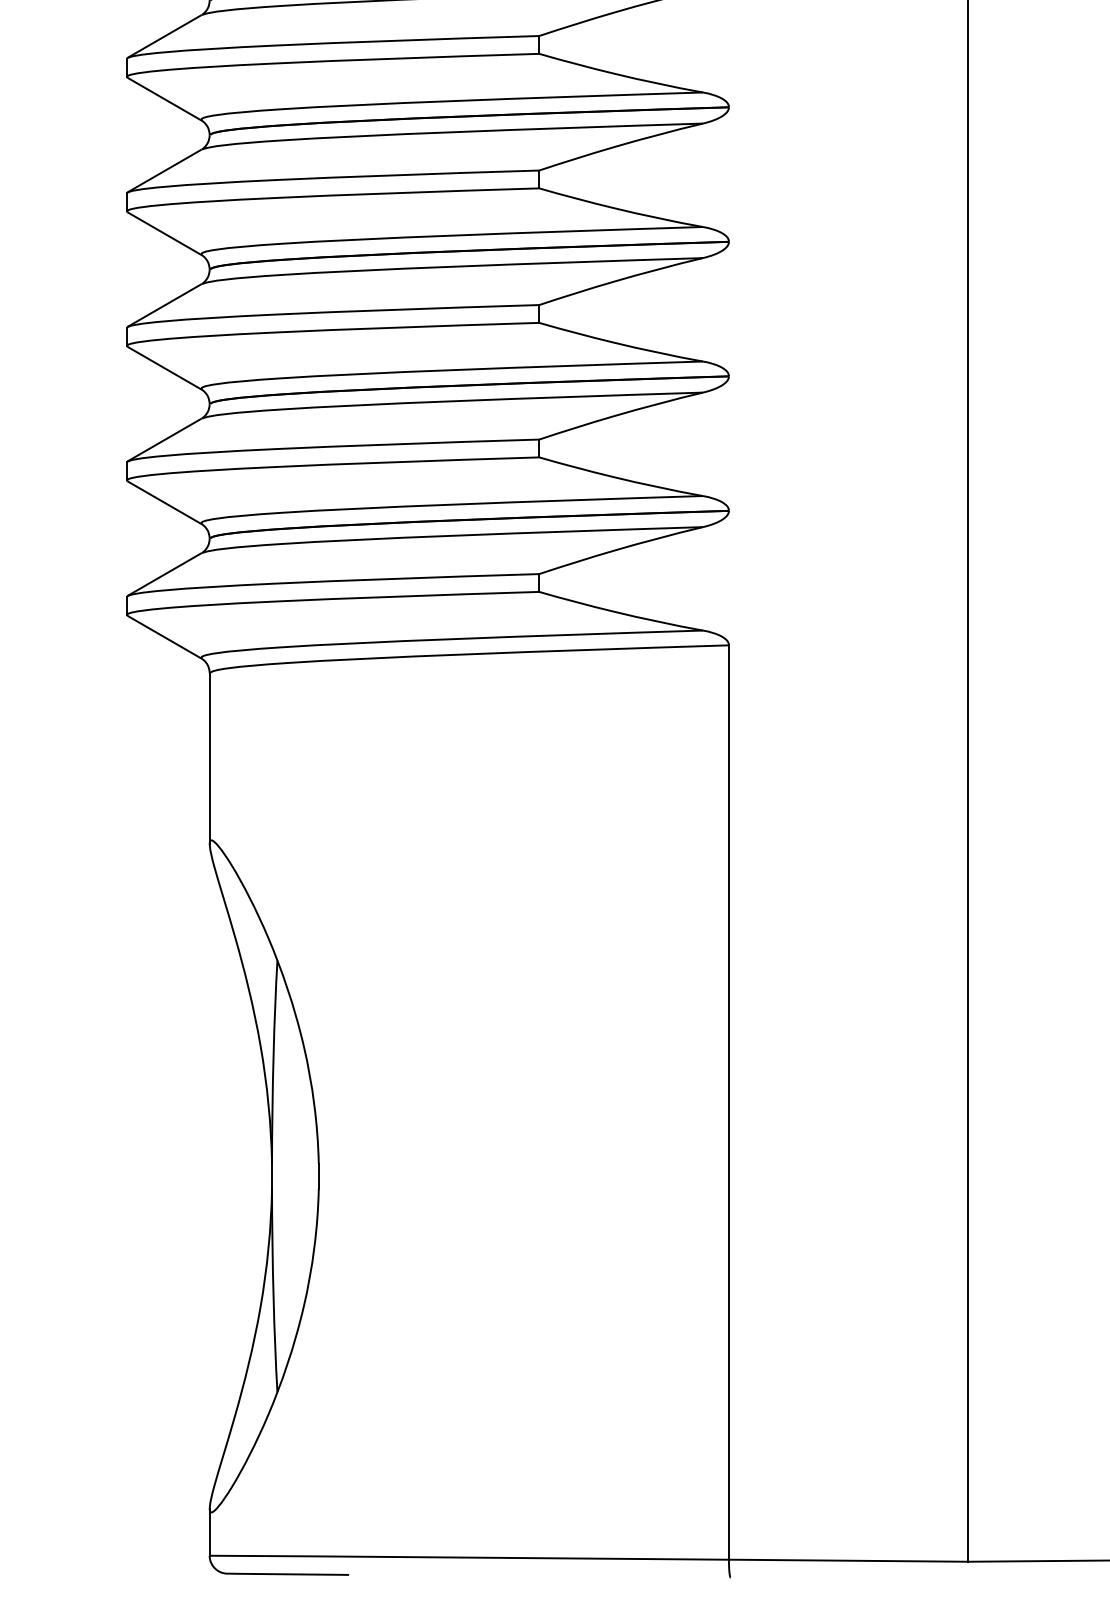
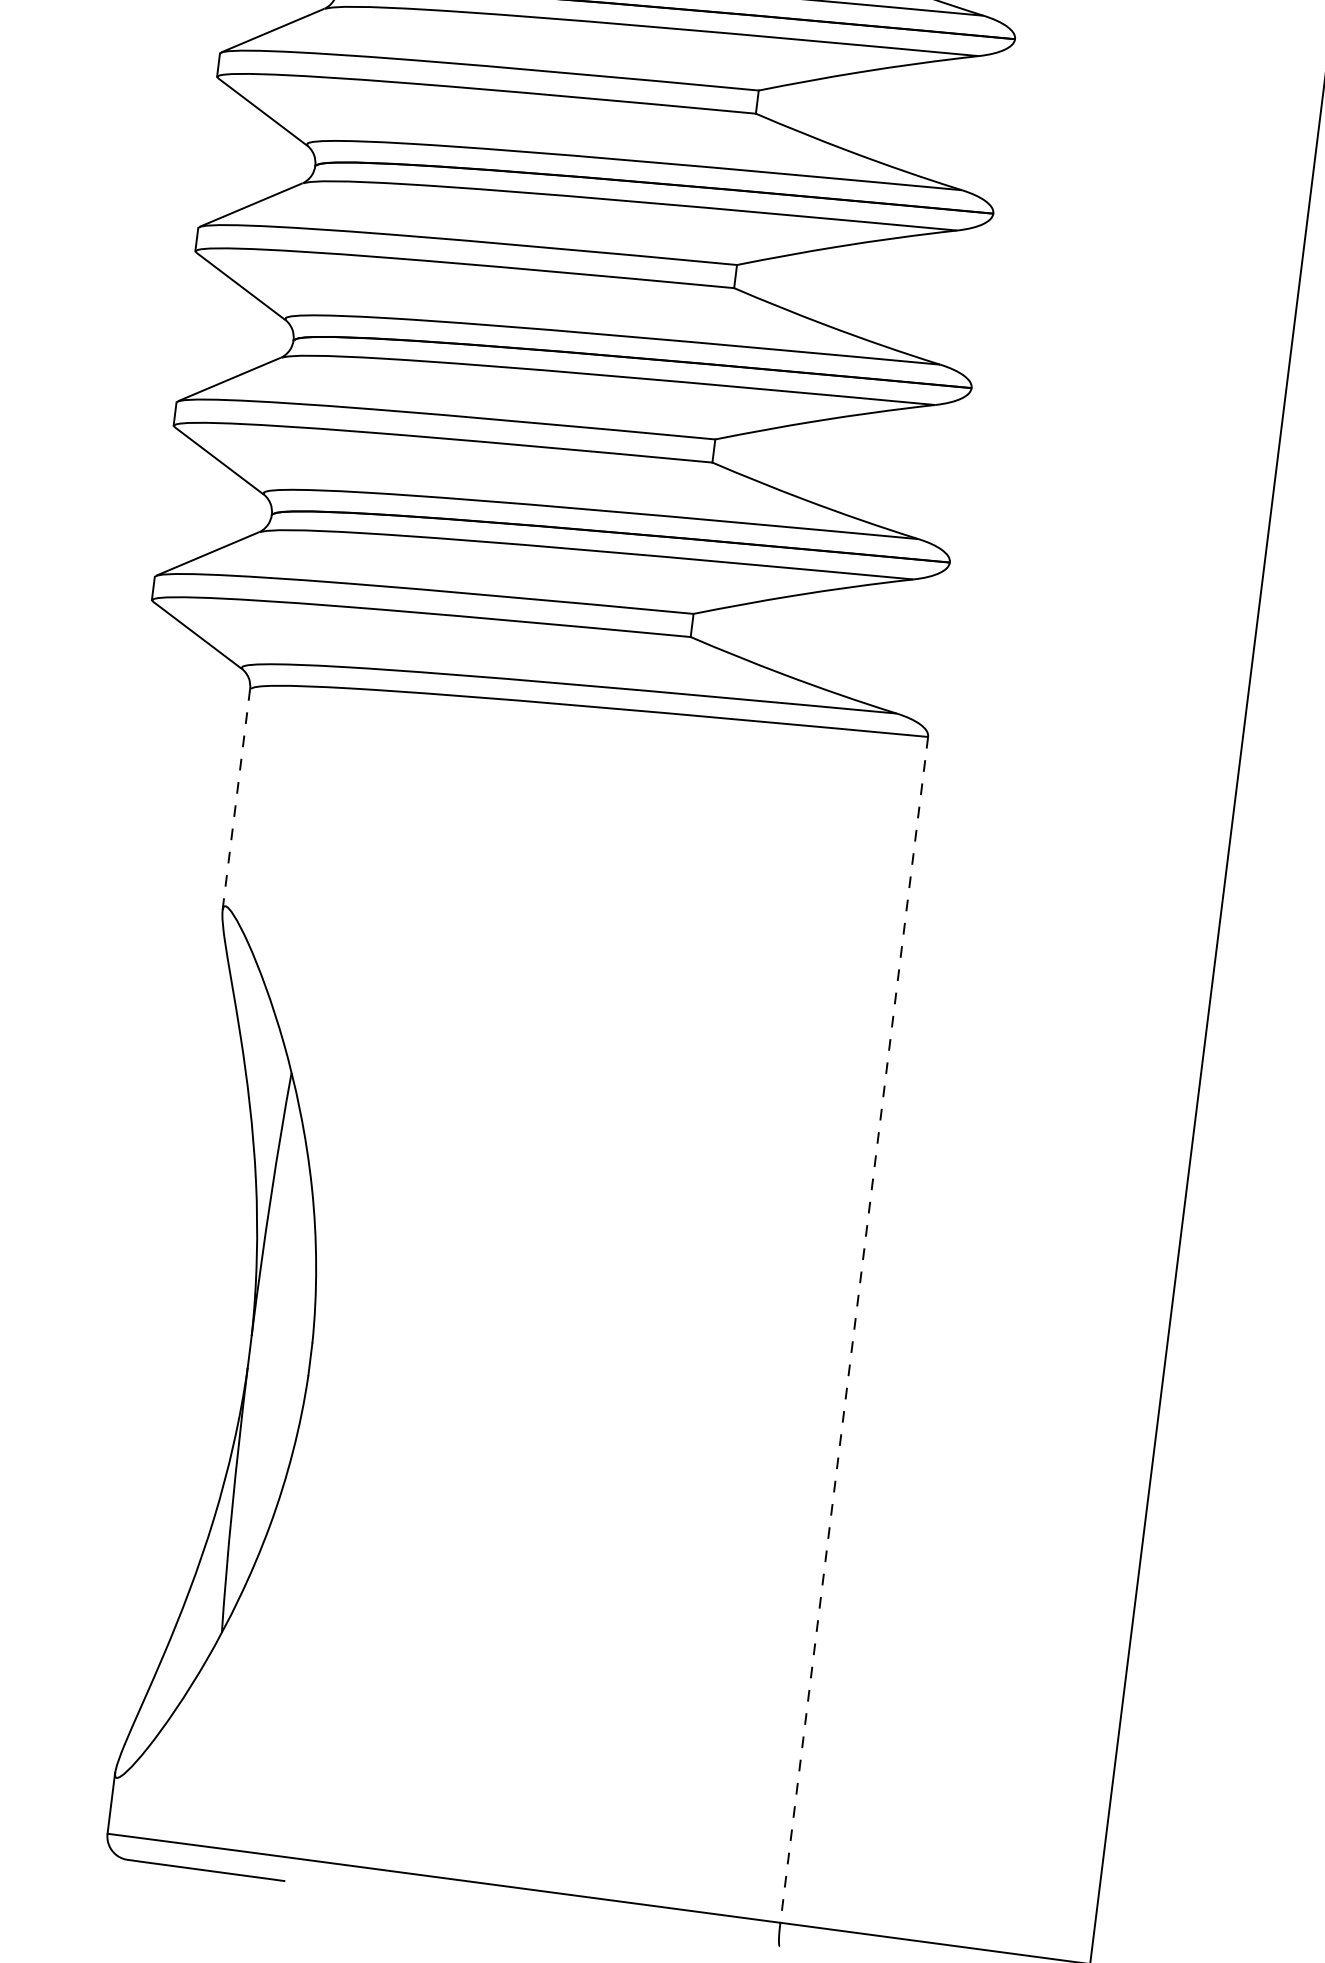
line: (209, 759) -> (235, 801), solid -> dashed
line: (728, 1103) -> (853, 1331), solid -> dashed

